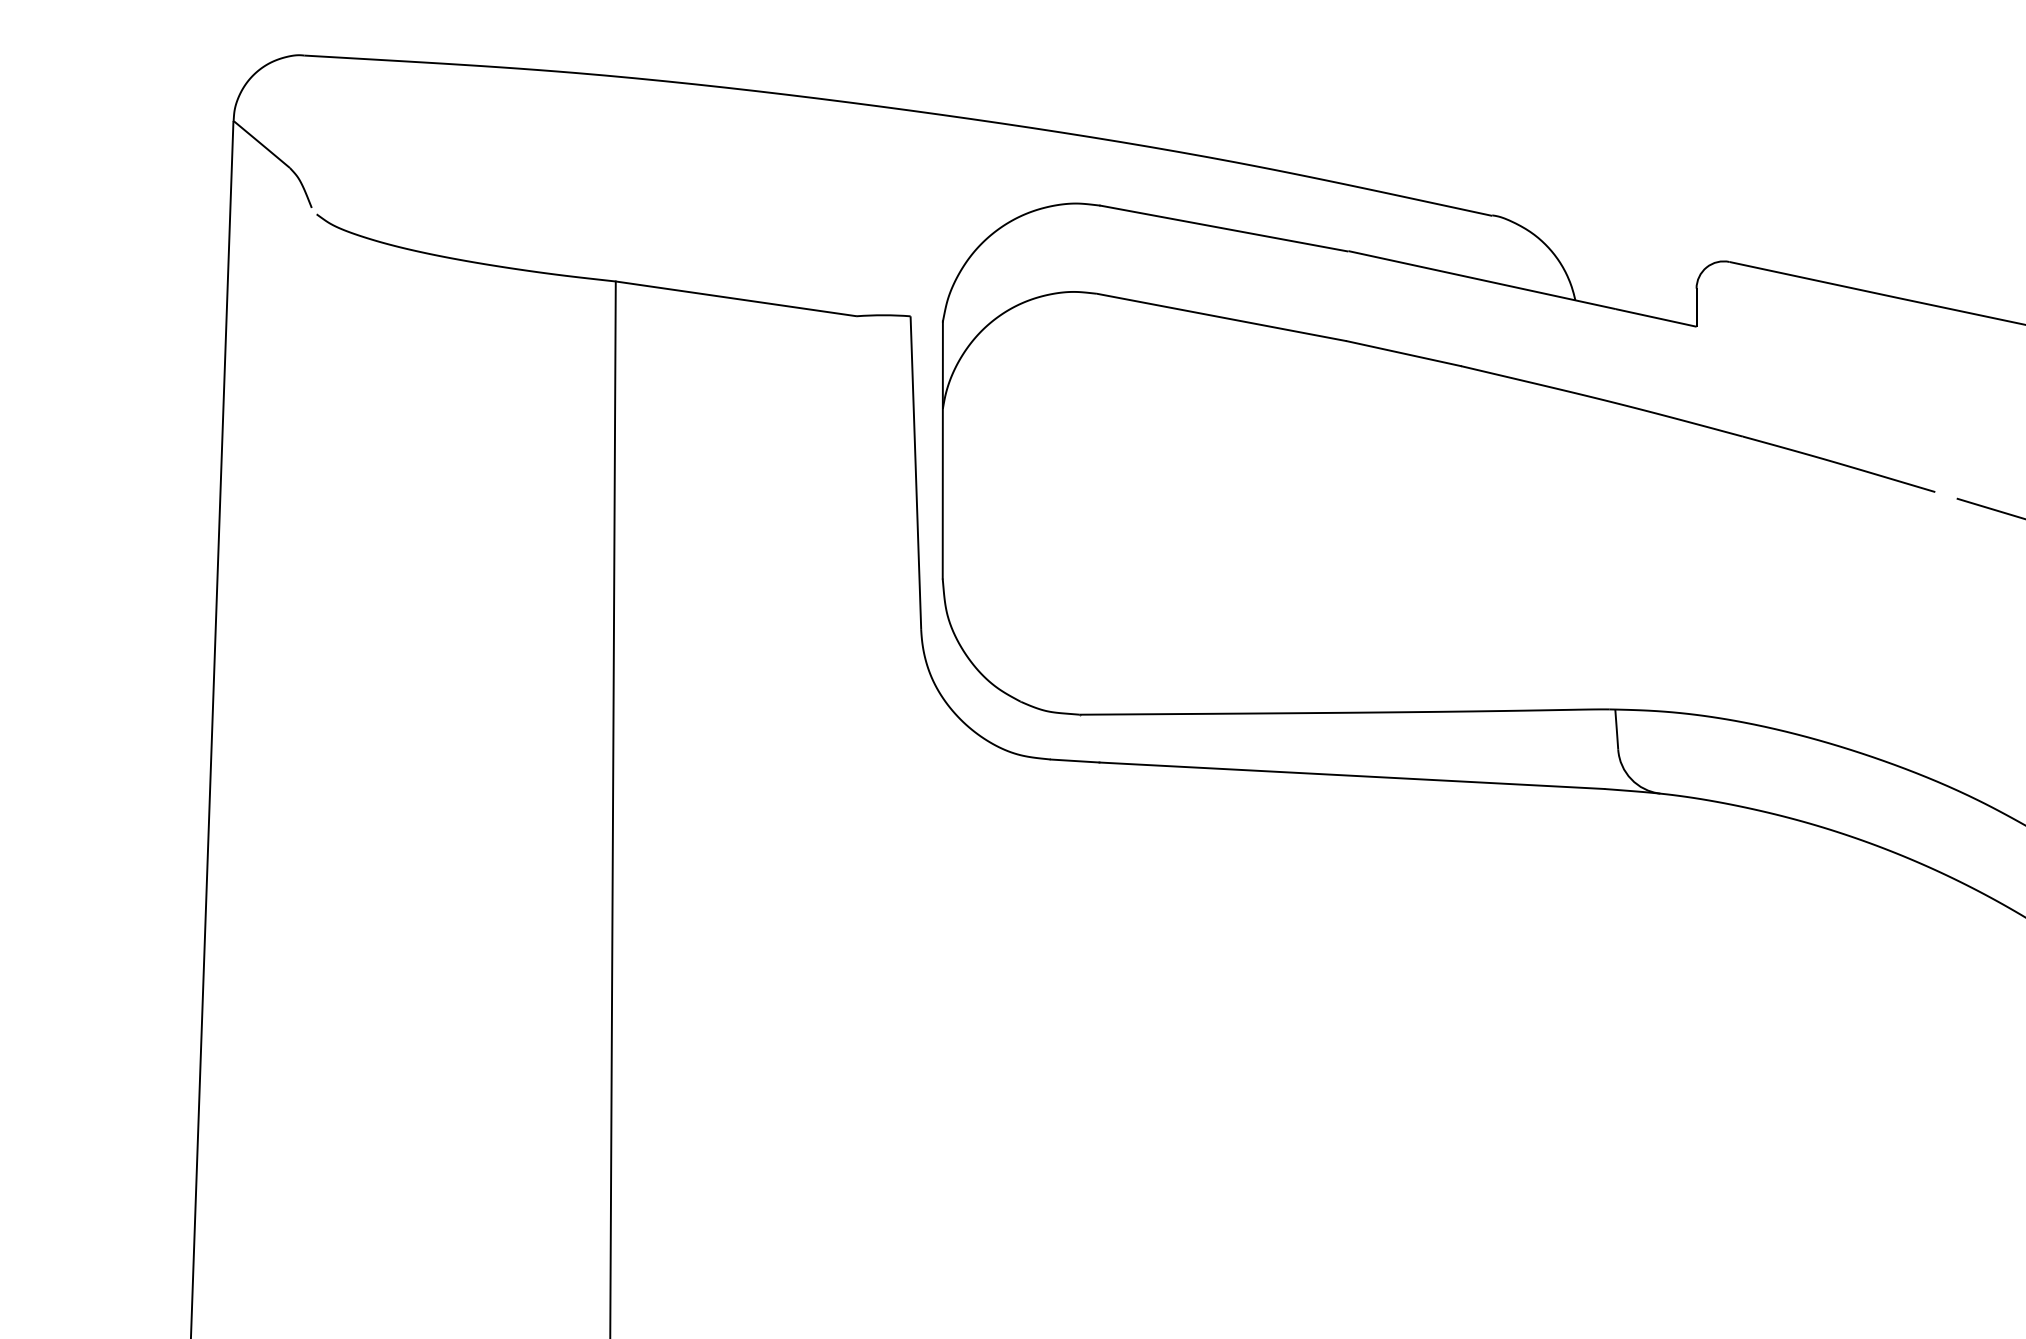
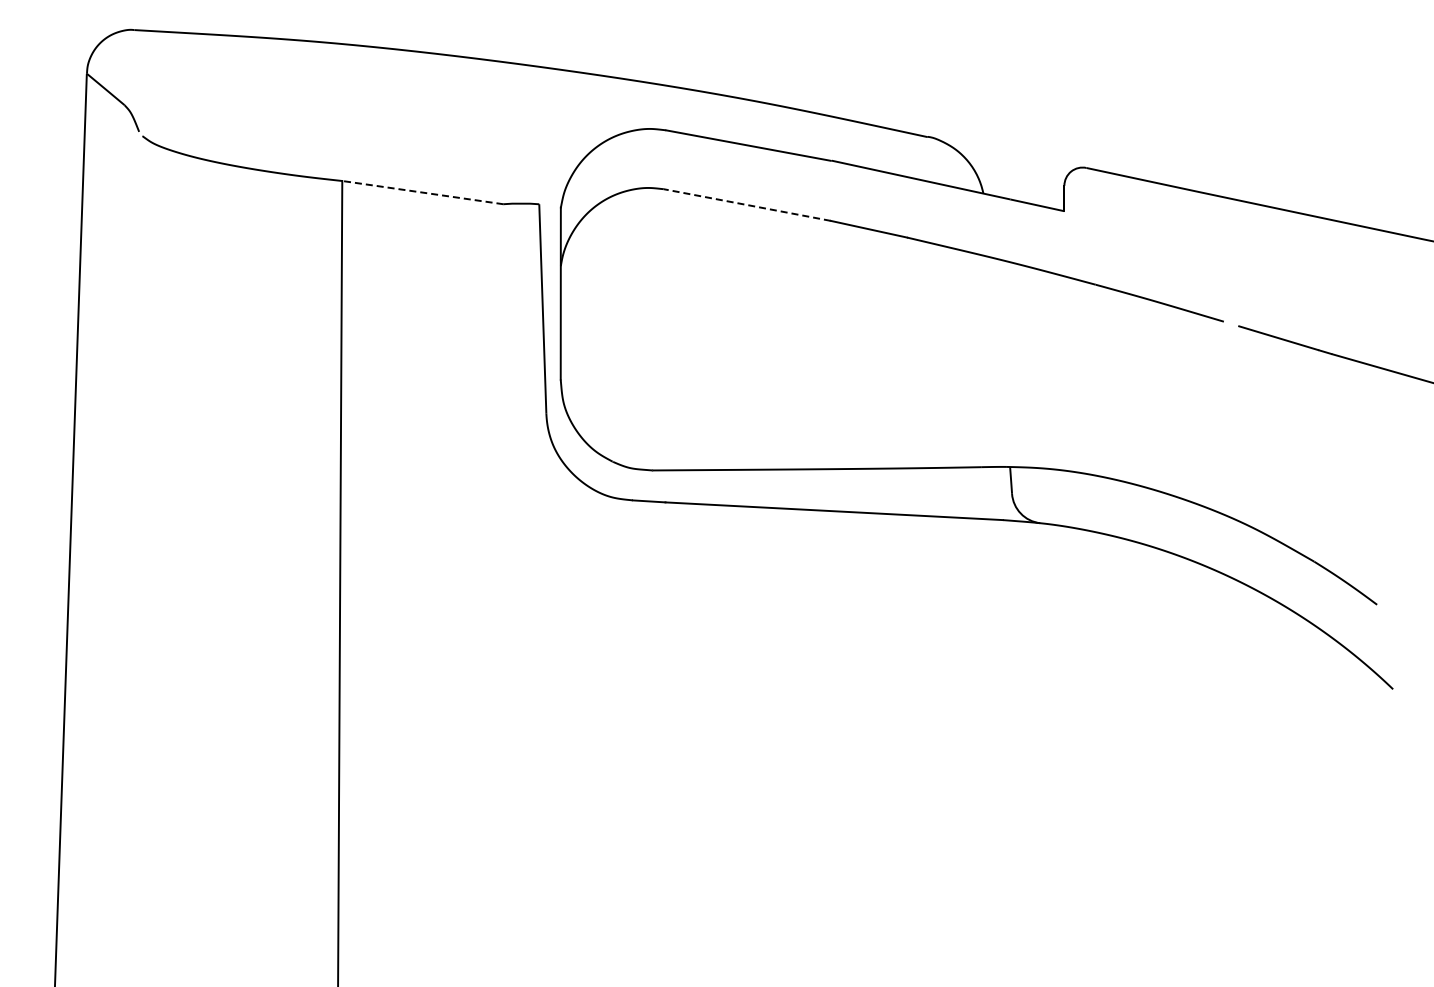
line: (735, 298) -> (422, 192), solid -> dashed
line: (1220, 316) -> (746, 204), solid -> dashed

